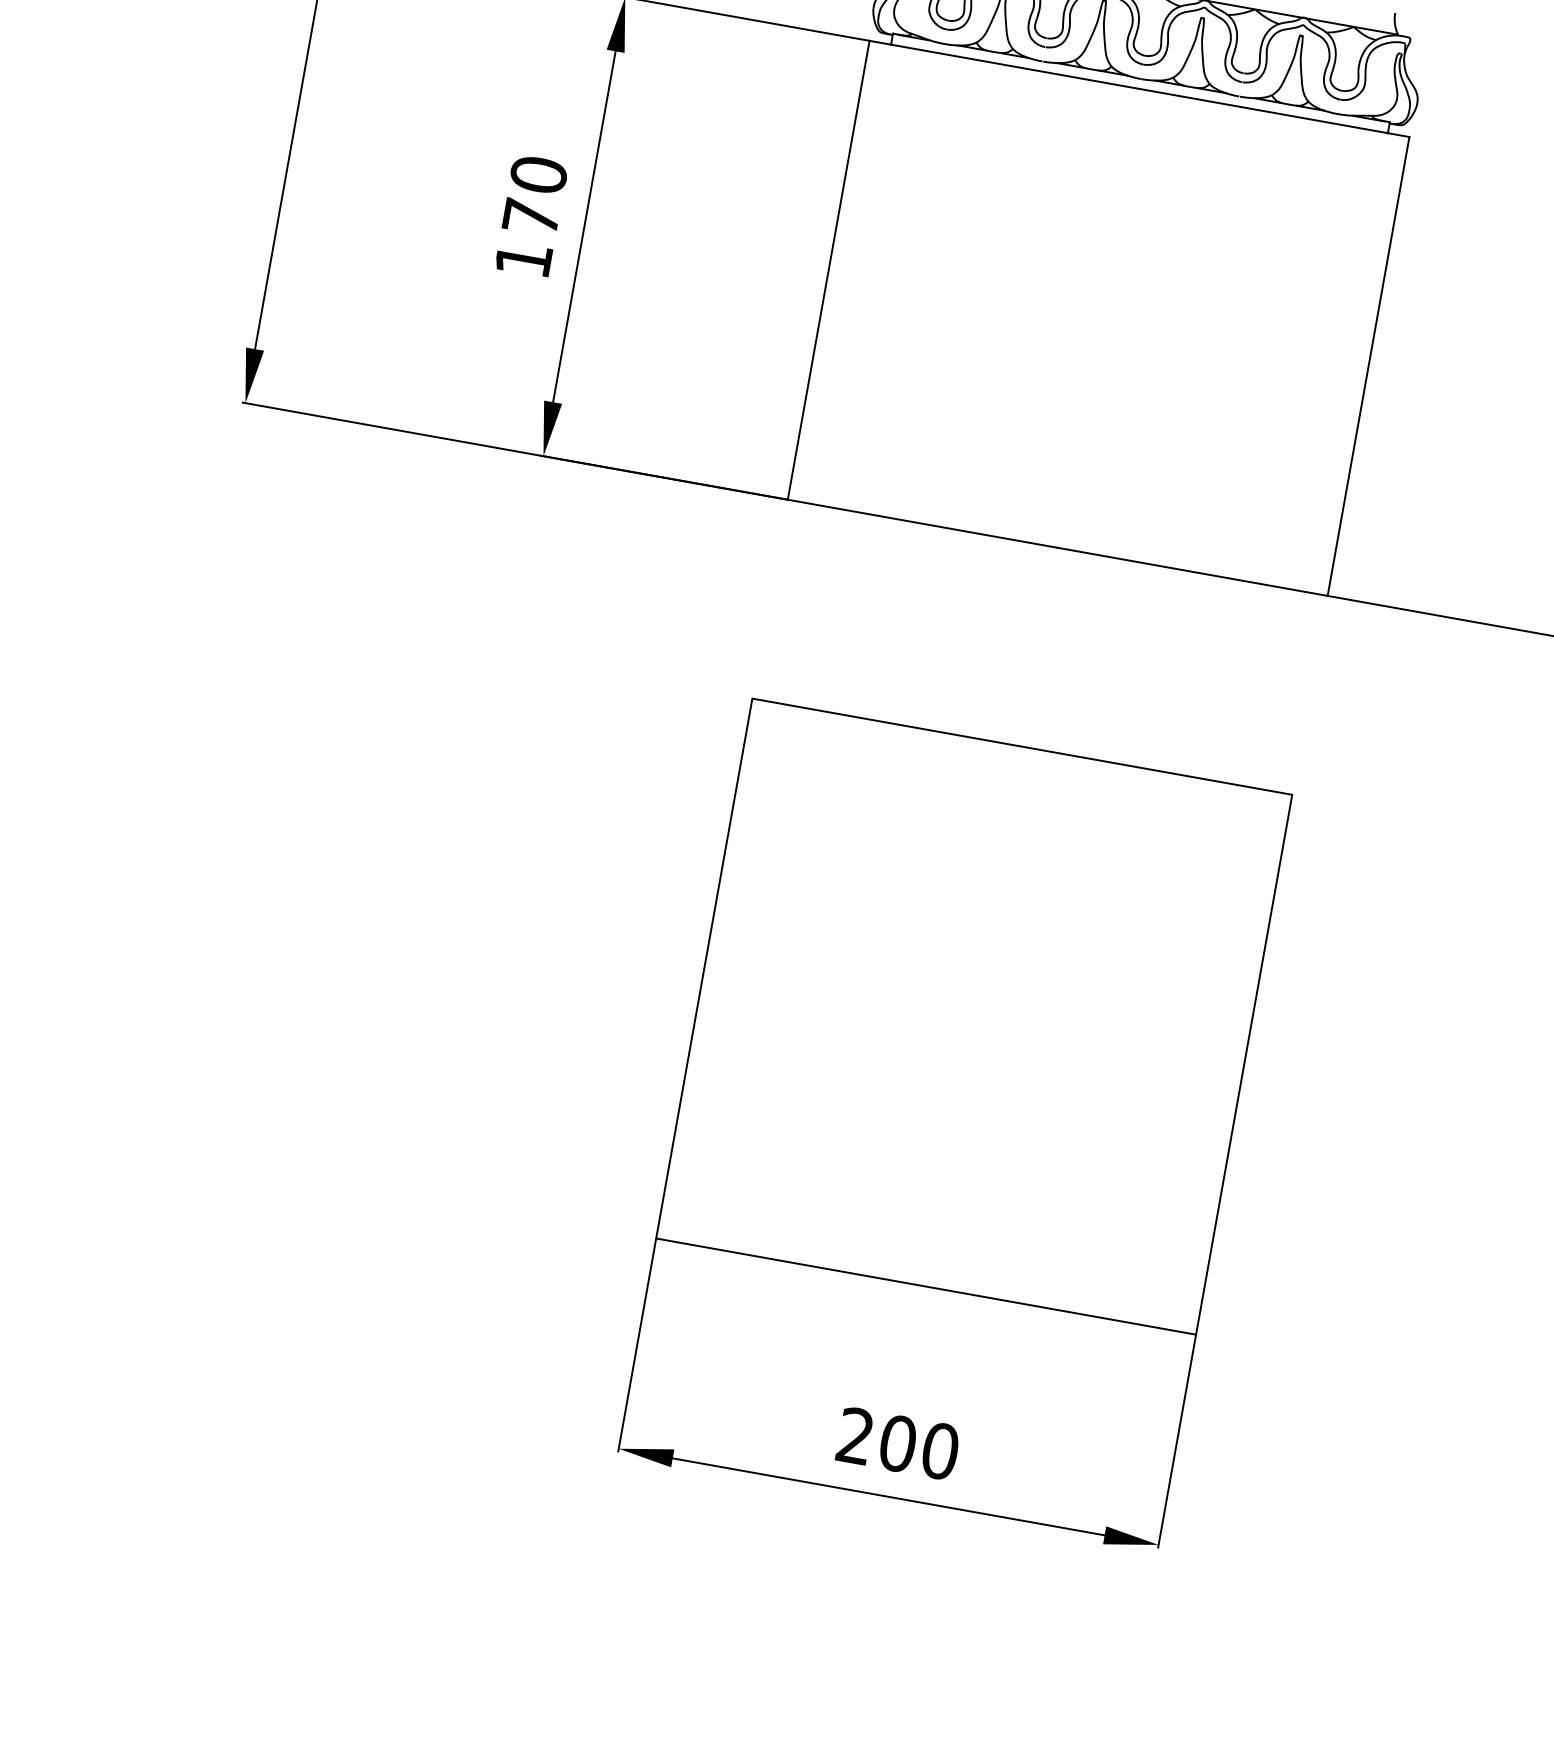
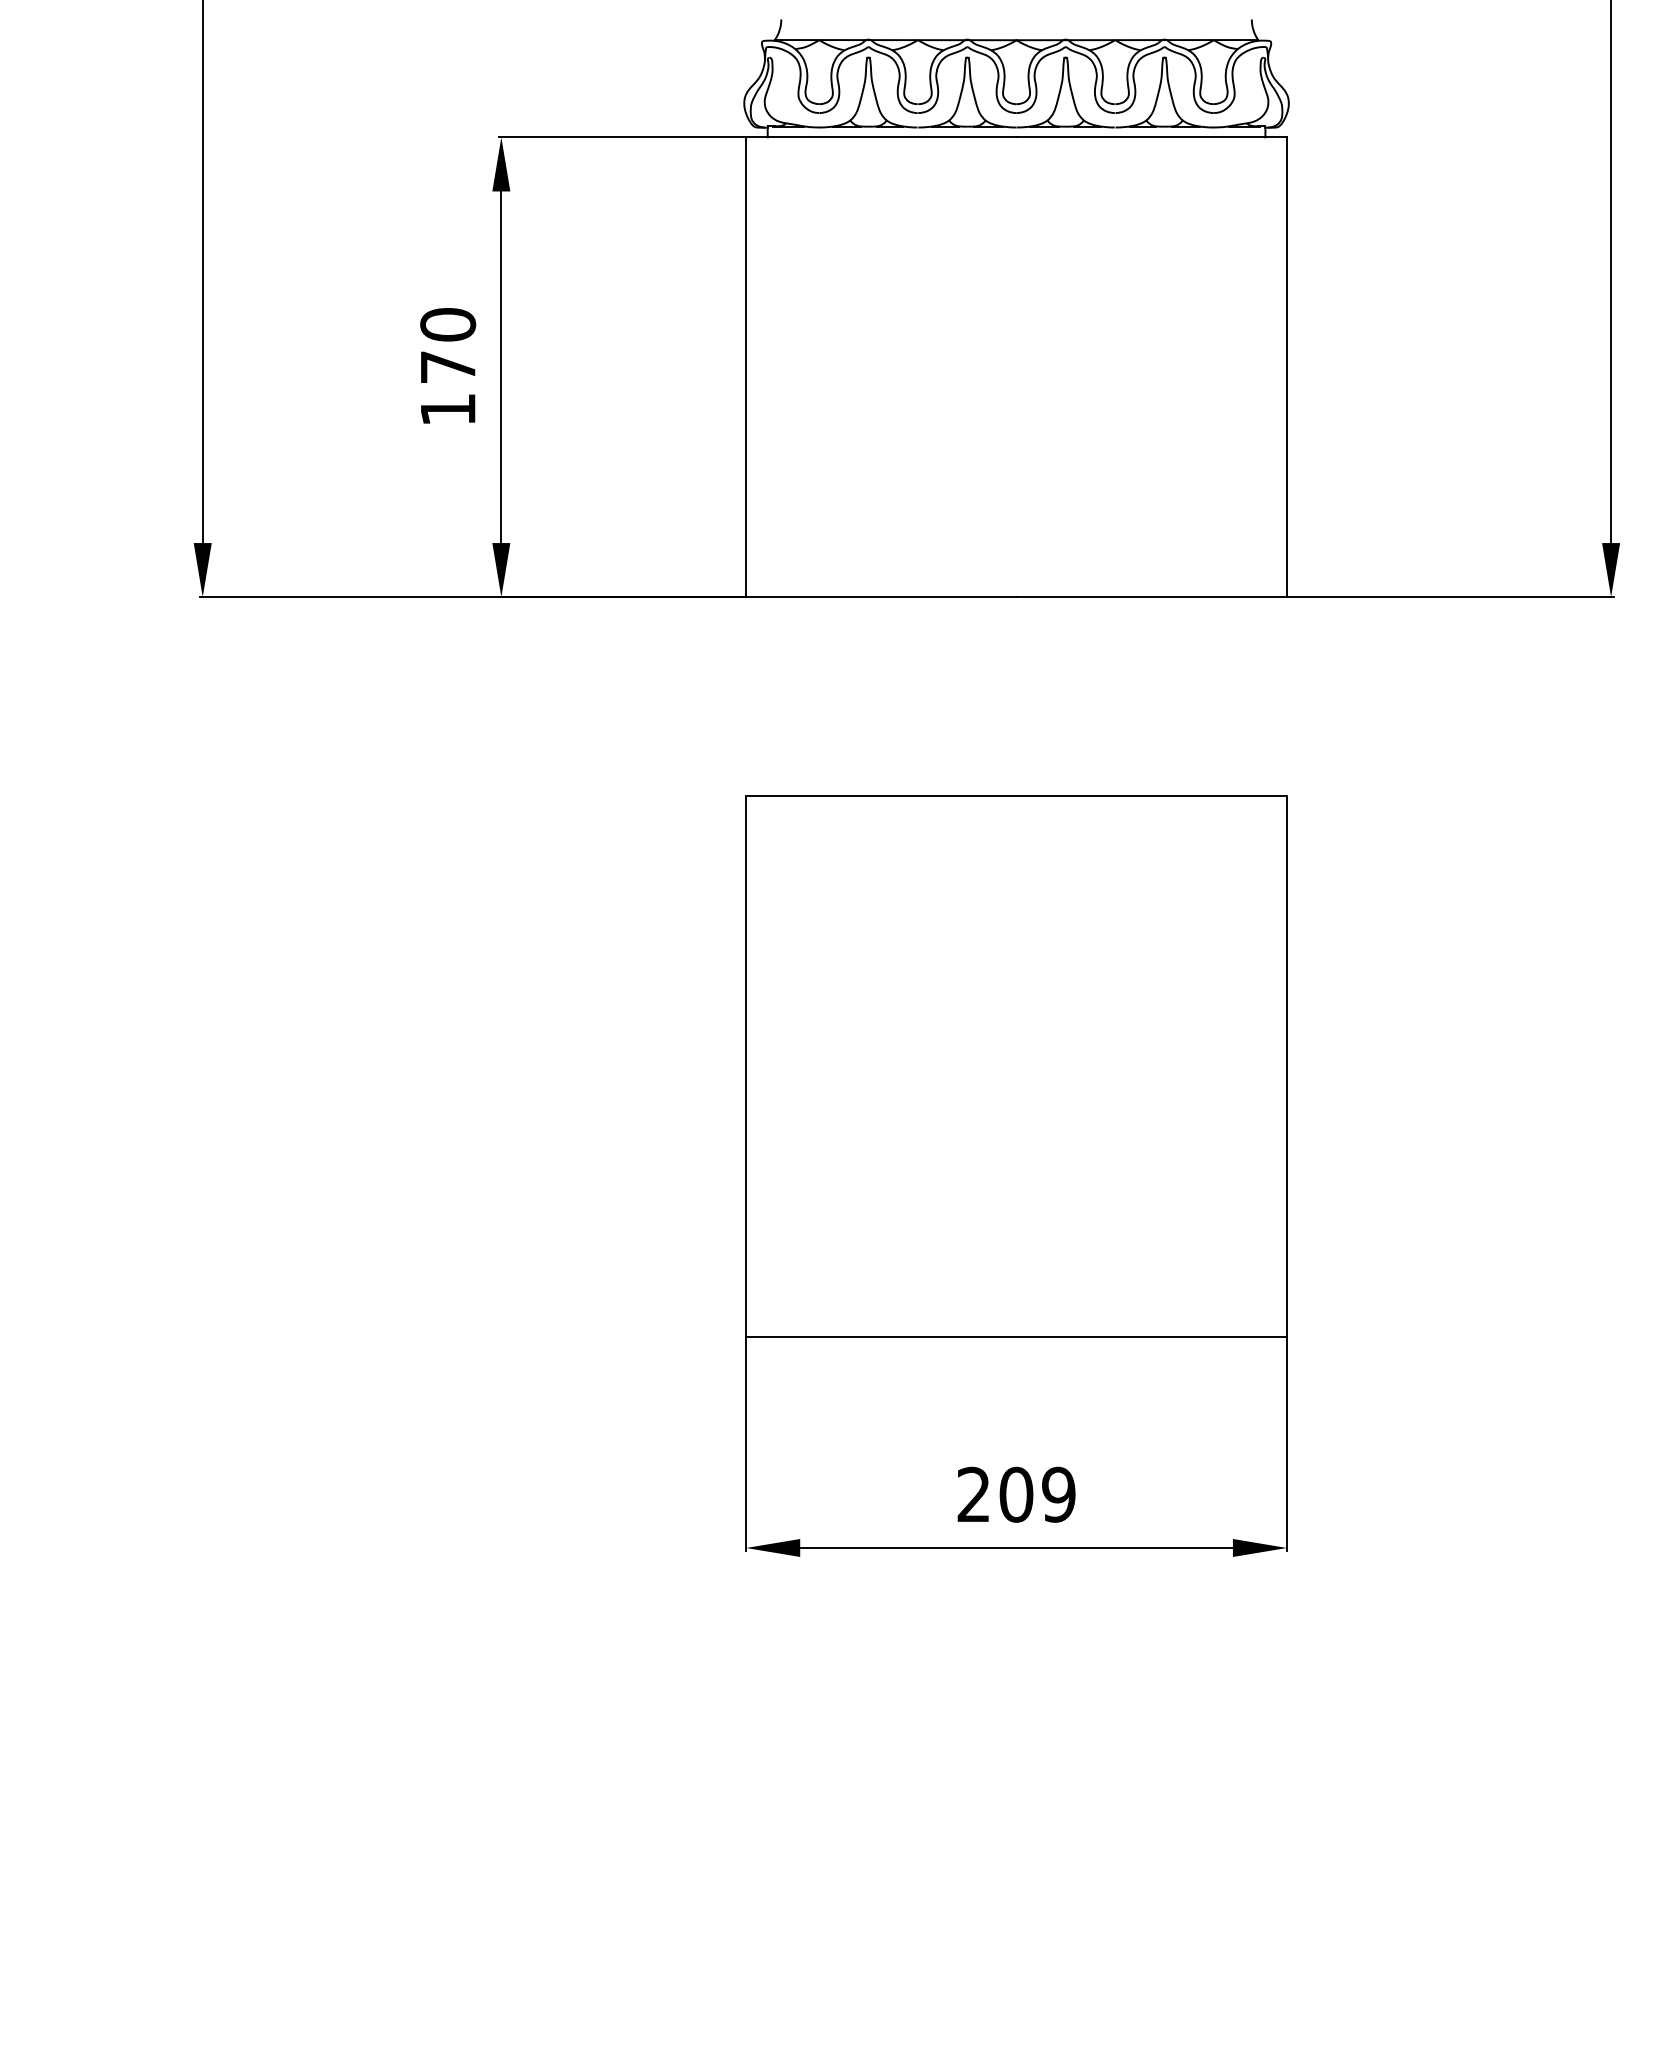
text: (940, 1450) -> (1058, 1494), 200 -> 209

